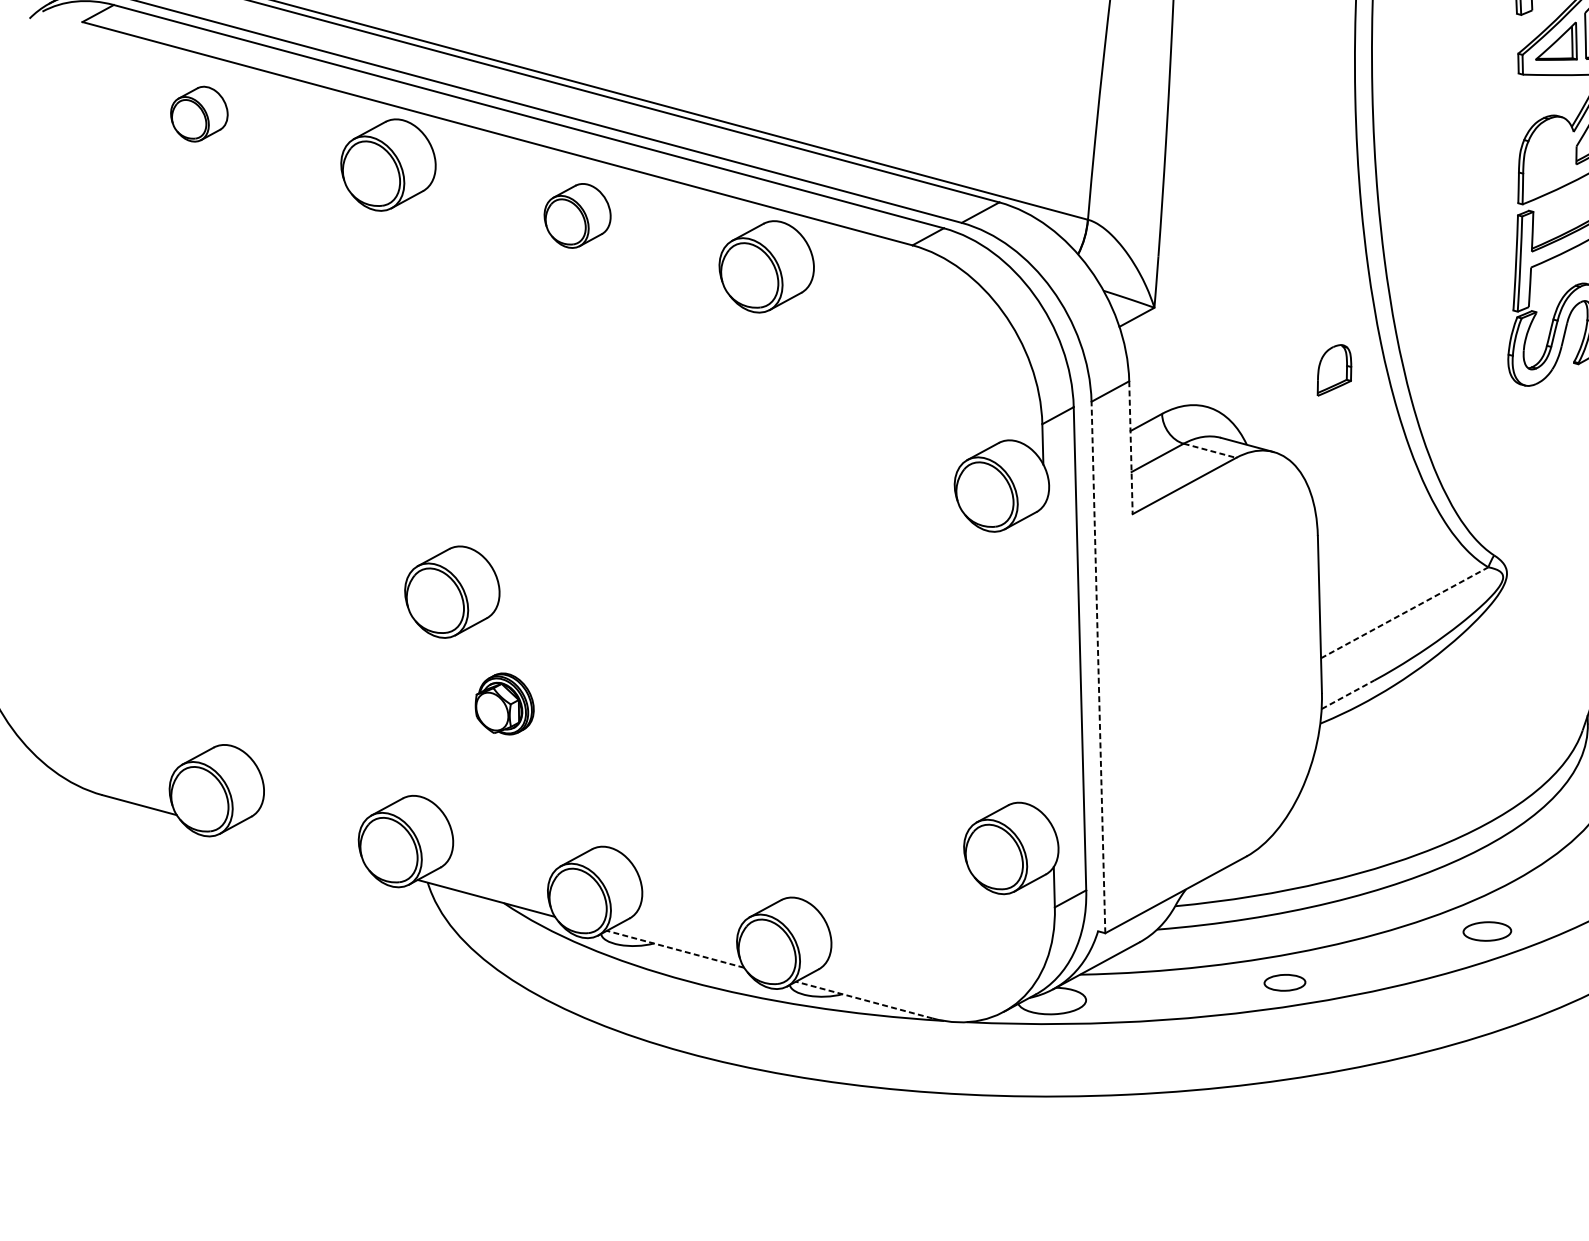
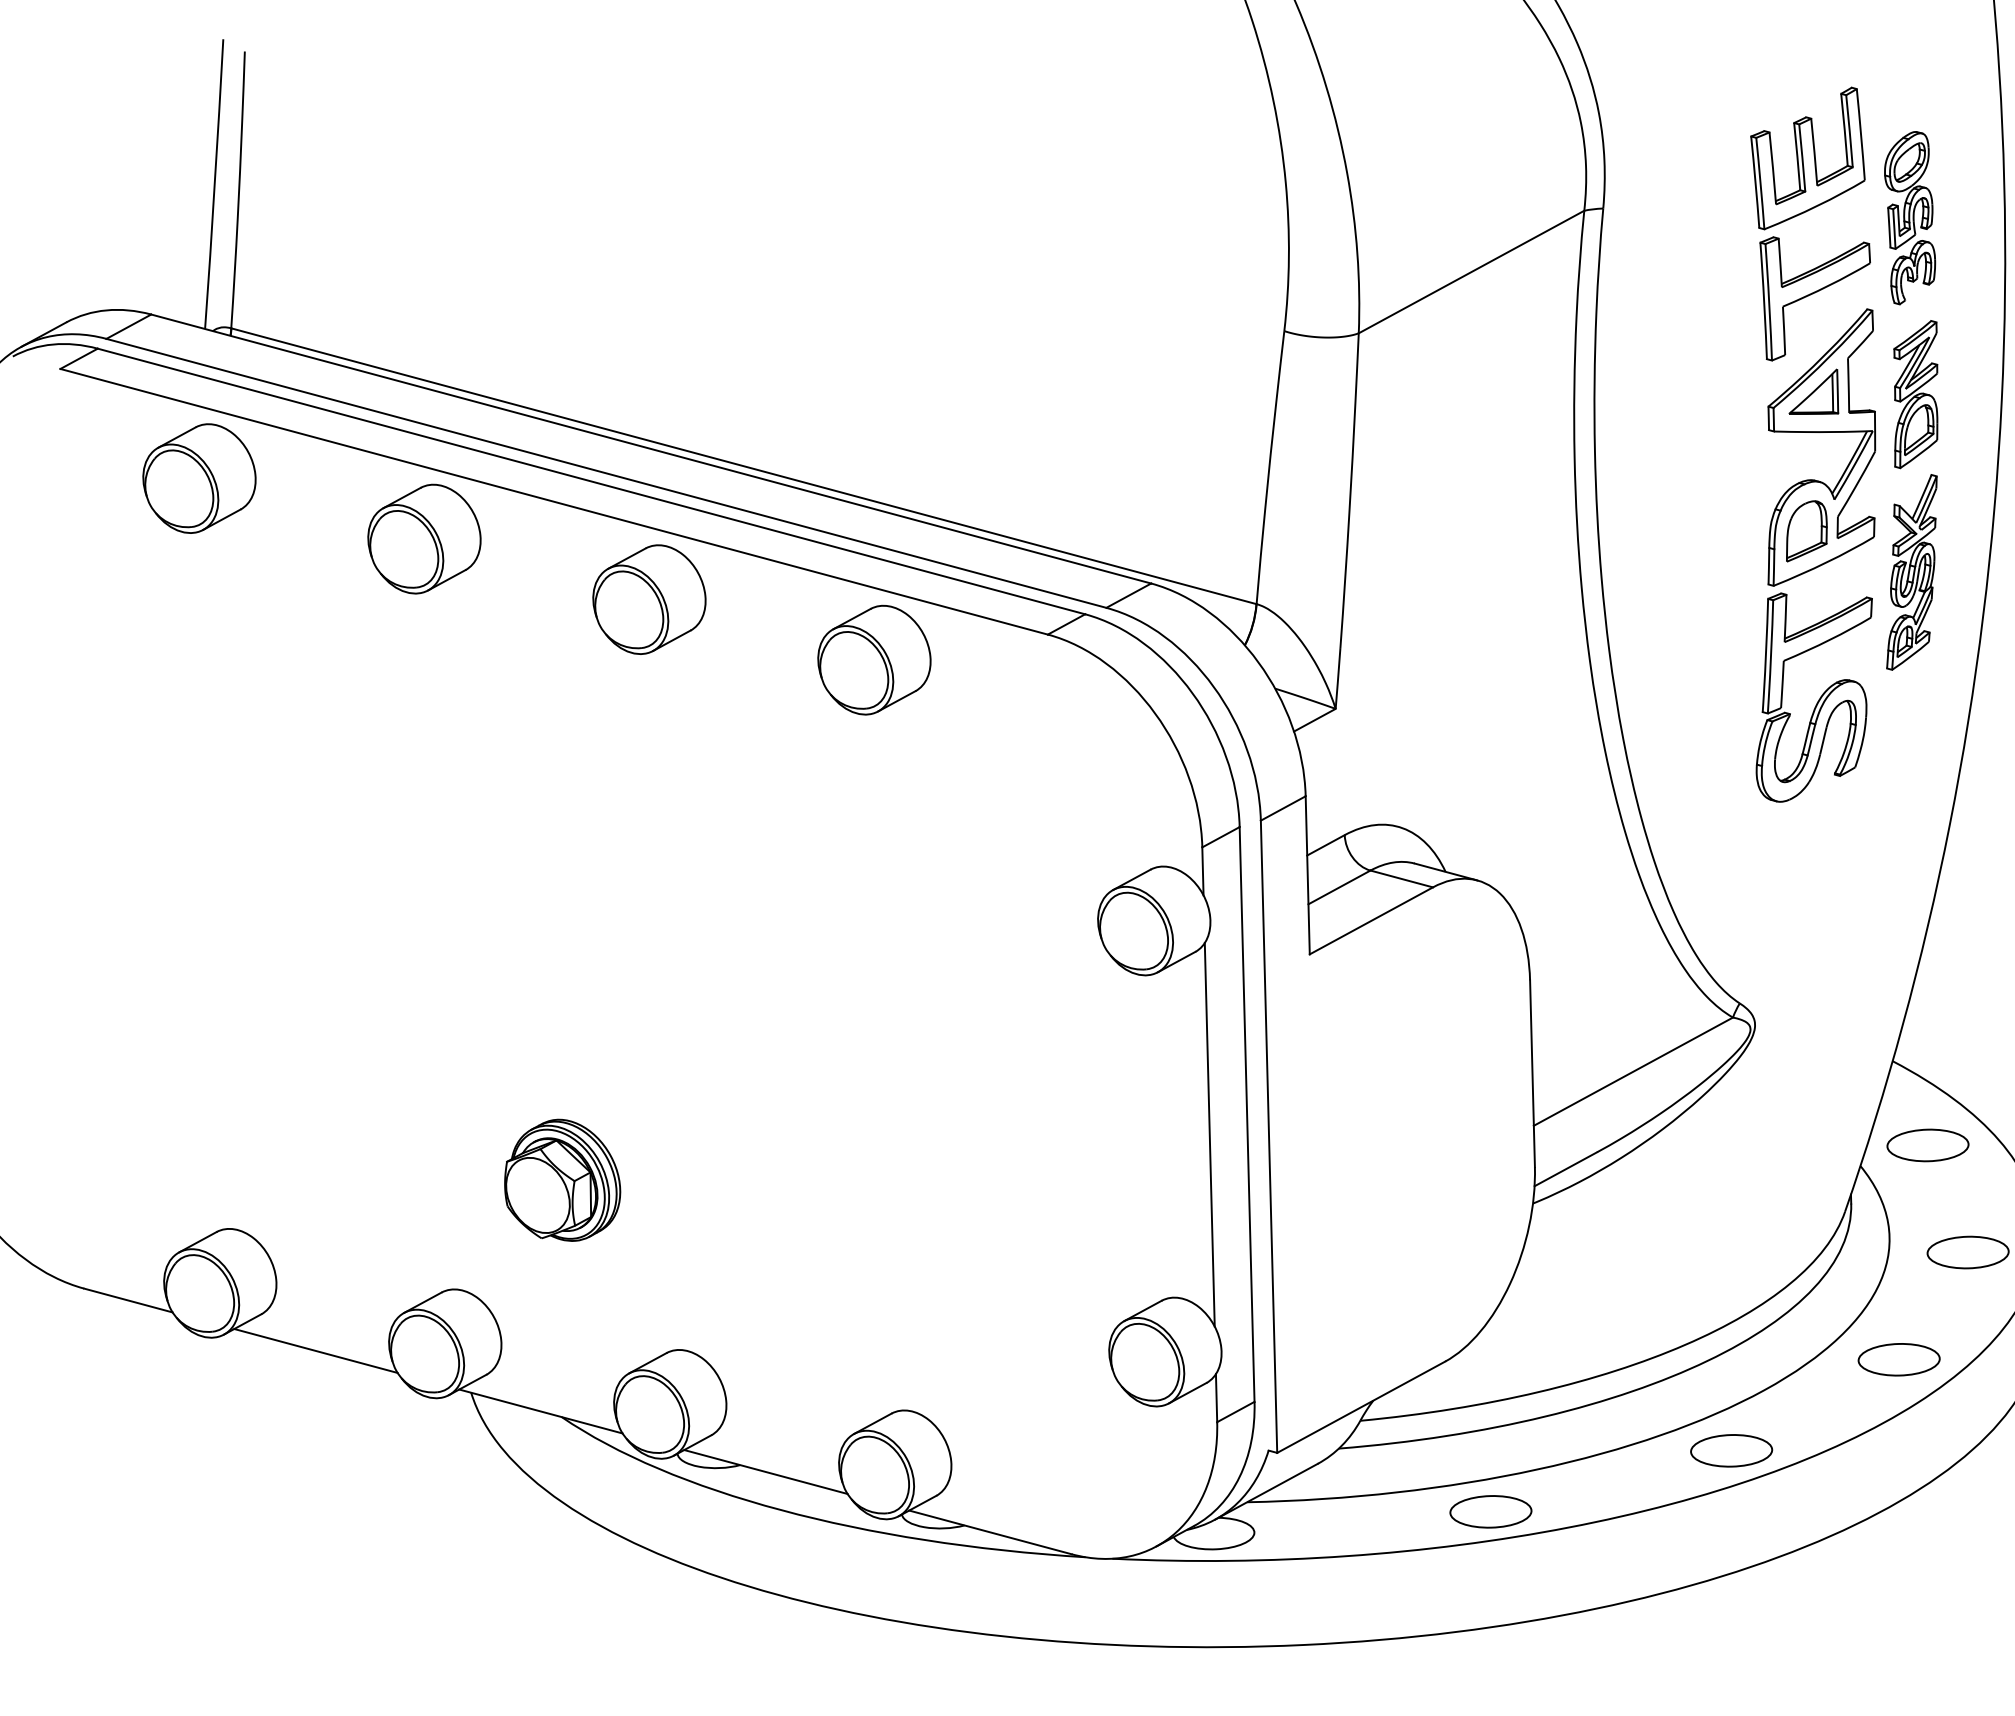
part: (199, 114) -> (199, 478), size x1.67
part: (577, 215) -> (649, 599), size x1.43
part: (1334, 370) -> (1806, 531), moved
line: (1130, 447) -> (1307, 875), dashed -> solid
line: (1210, 451) -> (1402, 879), dashed -> solid
part: (452, 591) -> (500, 1046), removed
line: (1404, 612) -> (1633, 1071), dashed -> solid
line: (1048, 665) -> (1209, 1134), added
line: (1098, 667) -> (1269, 1136), dashed -> solid
line: (1347, 695) -> (1565, 1169), dashed -> solid
part: (504, 703) -> (562, 1179), size x1.67
line: (296, 847) -> (315, 1350), added
part: (1487, 931) -> (1731, 1450), size x1.43
line: (675, 949) -> (765, 1472), dashed -> solid
part: (1284, 982) -> (1490, 1511), size x1.67
line: (863, 1000) -> (989, 1532), dashed -> solid

